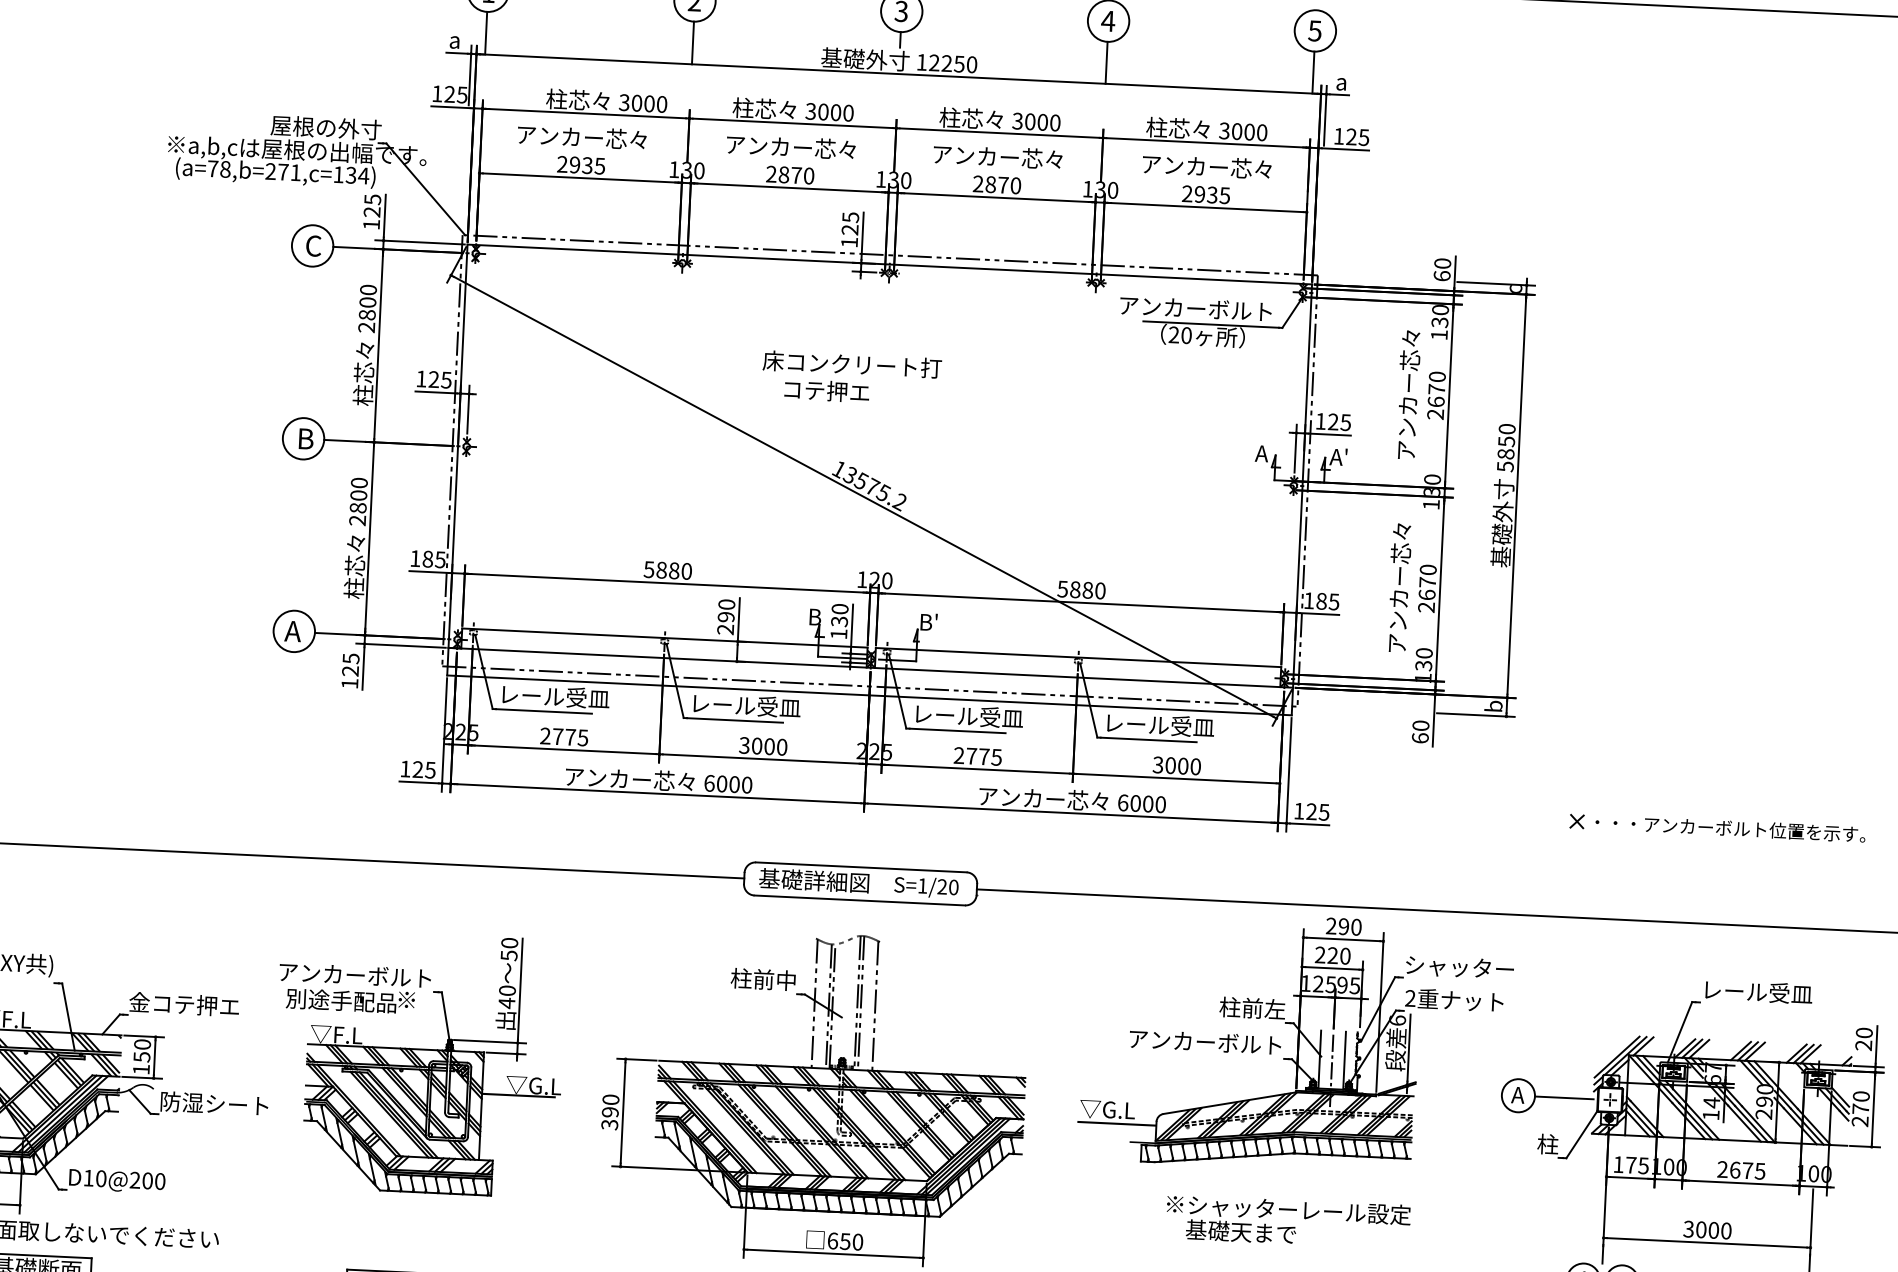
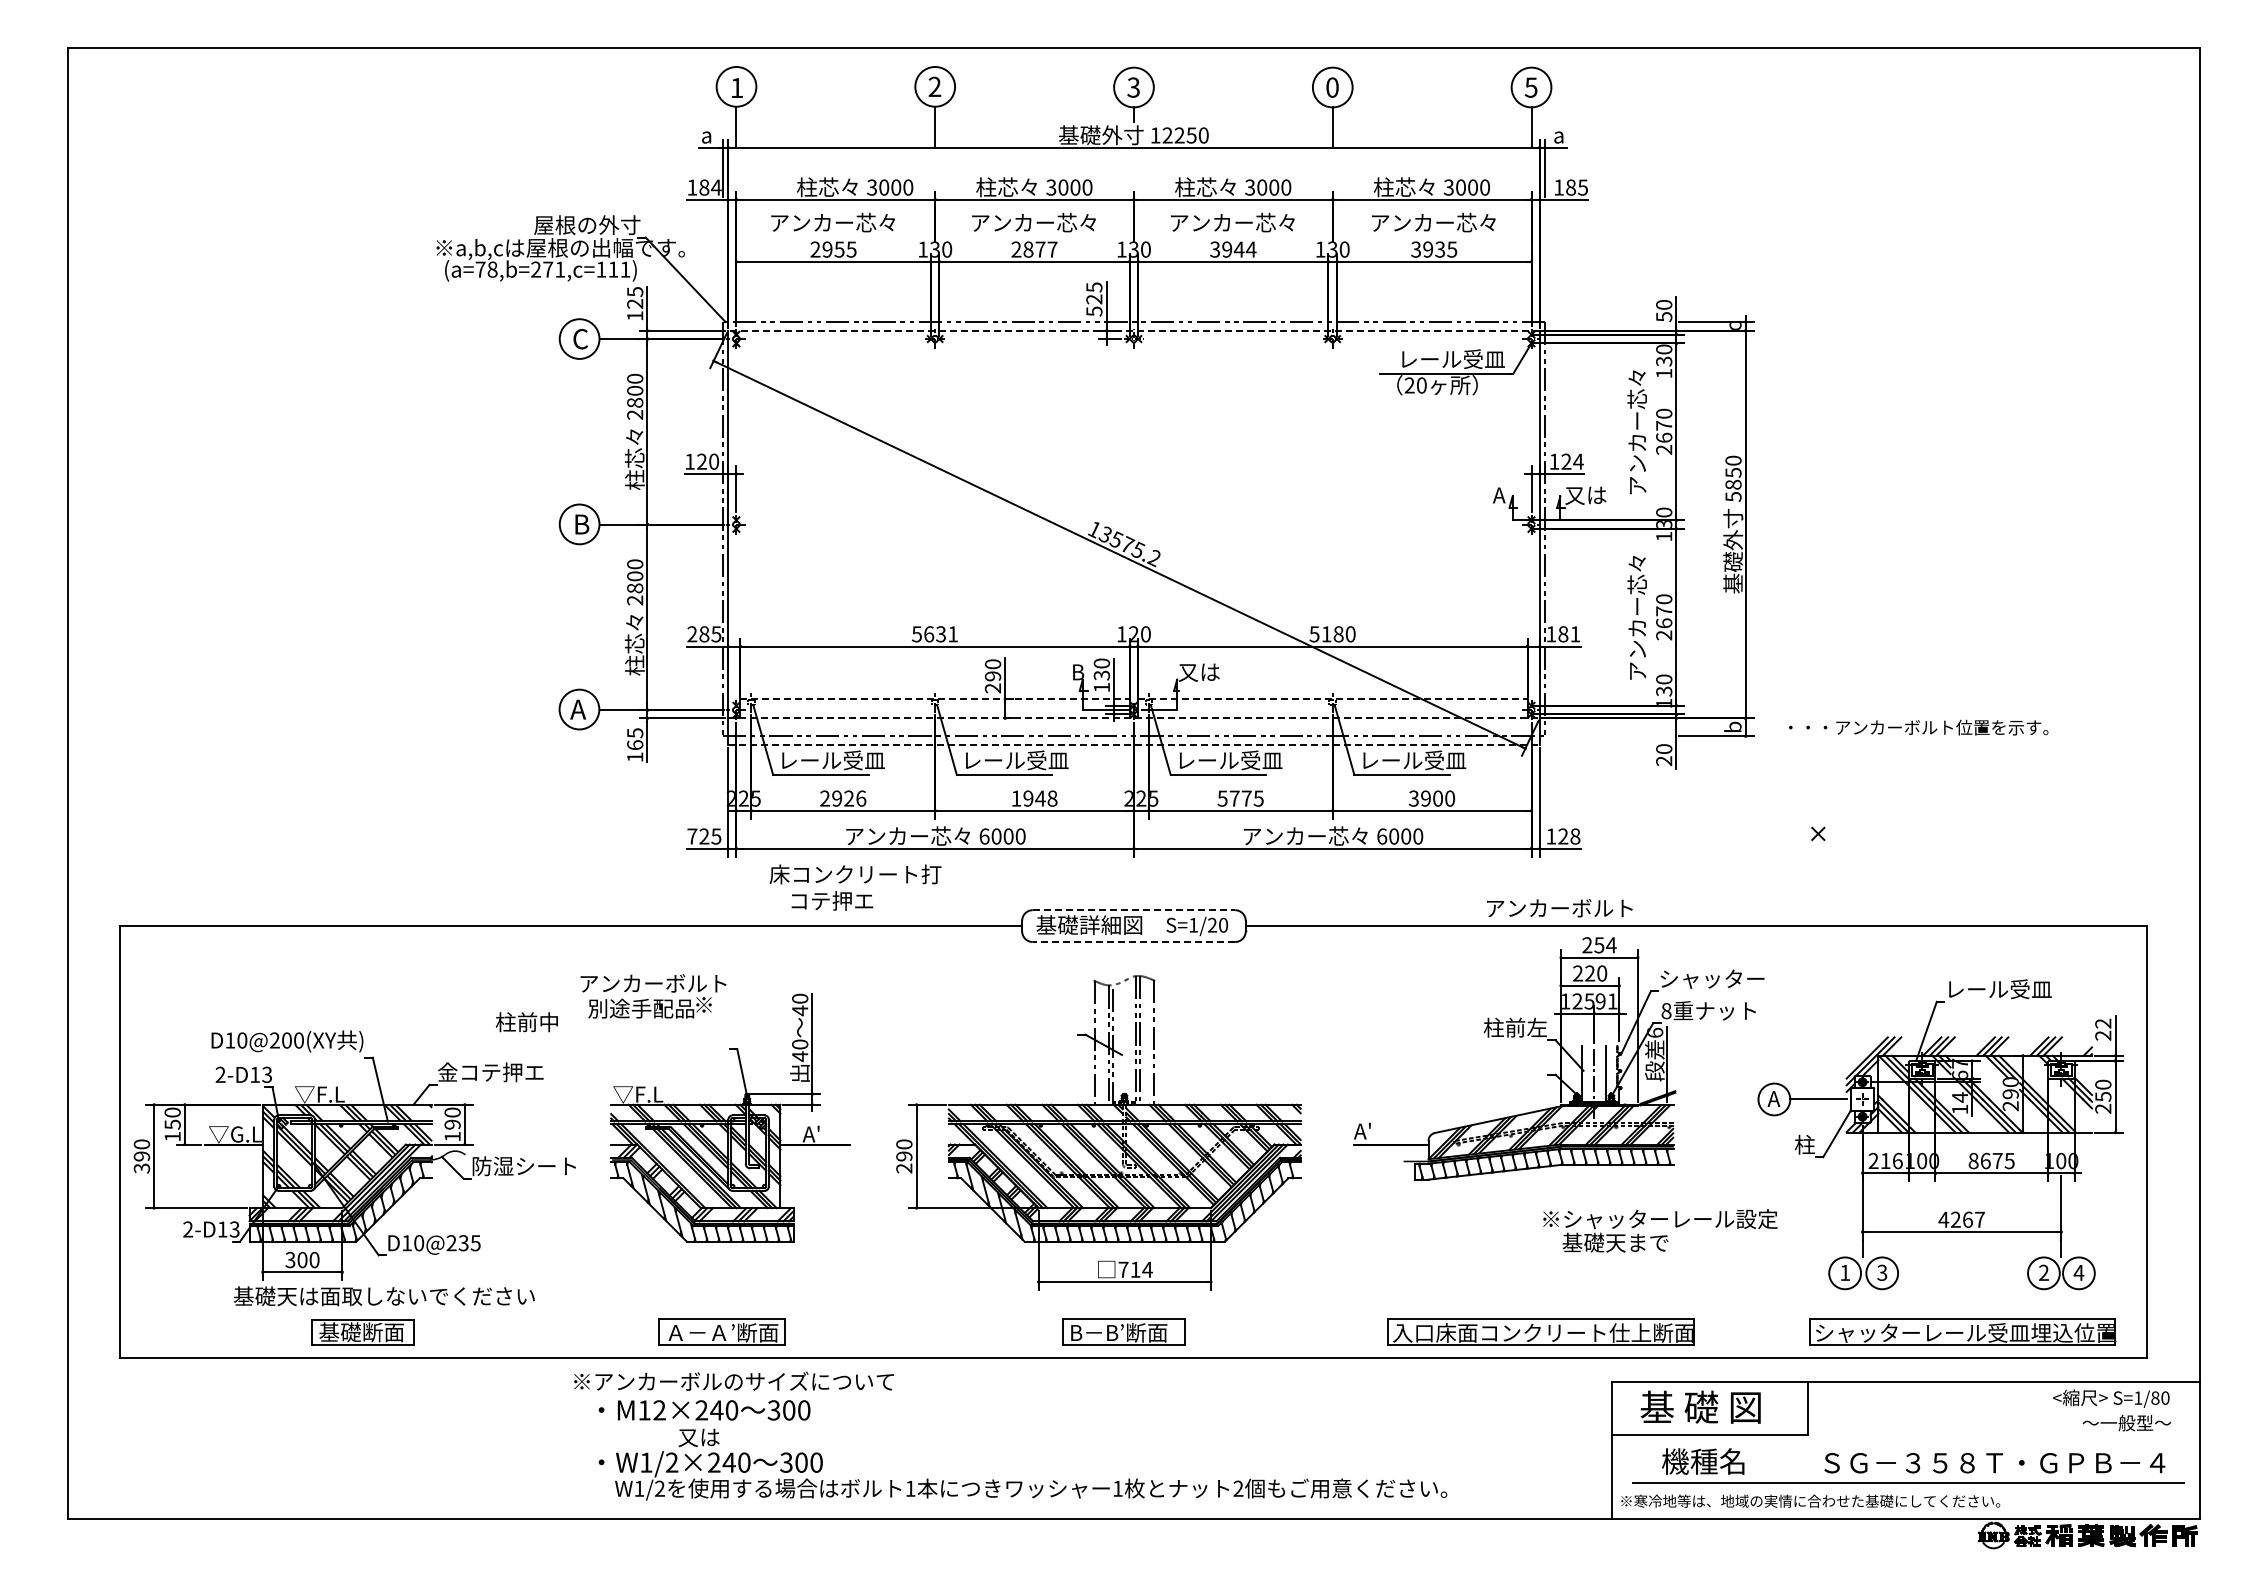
text: (1108, 21) -> (1332, 87), 4 -> 0
text: (456, 94) -> (710, 187), 125 -> 184
text: (1352, 136) -> (1571, 187), 125 -> 185
text: (587, 165) -> (839, 249), 2935 -> 2955
text: (357, 175) -> (619, 269), (a=78,b=271,c=134) -> (a=78,b=271,c=111)
text: (809, 175) -> (1052, 249), 2870 -> 2877
text: (997, 184) -> (1233, 249), 2870 -> 3944
text: (1187, 193) -> (1416, 249), 2935 -> 3935
text: (849, 242) -> (1094, 311), 125 -> 525
line: (889, 264) -> (1133, 330), solid -> dashed
text: (1442, 275) -> (1664, 316), 60 -> 50
text: (1196, 308) -> (1430, 359), アンカーボルト -> レール受皿
text: (851, 378) -> (855, 887), moved
text: (446, 379) -> (714, 461), 125 -> 120
text: (1345, 422) -> (1578, 461), 125 -> 124
text: (1351, 458) -> (1585, 495), A' -> 又は
text: (415, 558) -> (692, 634), 185 -> 285
text: (674, 571) -> (941, 634), 5880 -> 5631
text: (1075, 589) -> (1326, 634), 5880 -> 5180
text: (1334, 602) -> (1575, 634), 185 -> 181
text: (940, 623) -> (1198, 672), B' -> 又は
line: (665, 638) -> (935, 699), solid -> dashed
line: (1078, 657) -> (1332, 699), solid -> dashed
line: (870, 667) -> (1133, 718), solid -> dashed
text: (350, 671) -> (635, 745), 125 -> 165
line: (869, 694) -> (1133, 744), solid -> dashed
text: (570, 737) -> (849, 798), 2775 -> 2926
text: (1420, 738) -> (1664, 761), 60 -> 20
text: (763, 746) -> (1034, 798), 3000 -> 1948
text: (958, 755) -> (1222, 798), 2775 -> 5775
text: (1170, 765) -> (1425, 798), 3000 -> 3900
text: (405, 769) -> (692, 836), 125 -> 725
text: (1324, 812) -> (1575, 836), 125 -> 128
text: (1730, 828) -> (1918, 727), moved
line: (861, 867) -> (1134, 910), solid -> dashed
line: (859, 900) -> (1133, 942), solid -> dashed
text: (1350, 927) -> (1605, 945), 290 -> 254
text: (509, 955) -> (800, 1010), 50 -> 40
text: (762, 979) -> (526, 1022), moved
text: (1354, 985) -> (1612, 1001), 95 -> 91
text: (354, 988) -> (653, 996), moved
text: (1410, 998) -> (1666, 1011), 2 -> 8
text: (1864, 1032) -> (2103, 1023), 20 -> 22
text: (1205, 1042) -> (1559, 908), moved
text: (141, 1056) -> (452, 1124), 150 -> 190
text: (533, 1085) -> (829, 1134), ▽G.L -> A'
text: (1860, 1108) -> (2103, 1096), 270 -> 250
text: (1107, 1109) -> (1380, 1131), ▽G.L -> A'
text: (609, 1124) -> (904, 1168), 390 -> 290
text: (1631, 1164) -> (1885, 1160), 175 -> 216
text: (1722, 1170) -> (1973, 1161), 2675 -> 8675
text: (153, 1181) -> (469, 1243), D10@200 -> D10@235
text: (1288, 1221) -> (1660, 1230), moved
text: (1707, 1229) -> (1961, 1219), 3000 -> 4267
text: (845, 1241) -> (1135, 1269), 650 -> 714

